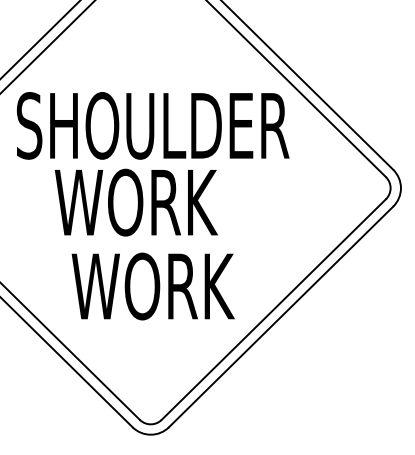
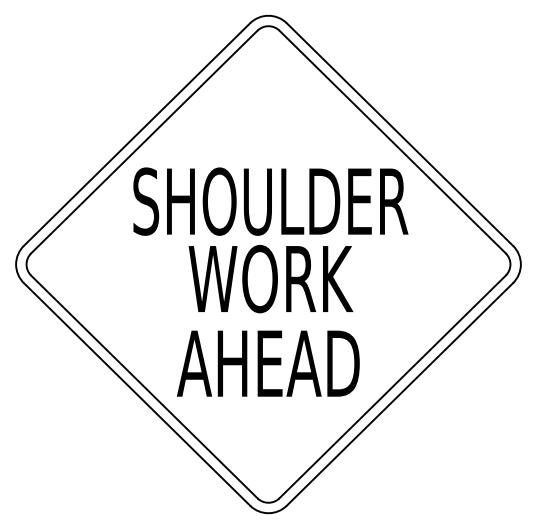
text: (135, 203) -> (270, 279), moved
text: (150, 286) -> (268, 363), WORK -> AHEAD

